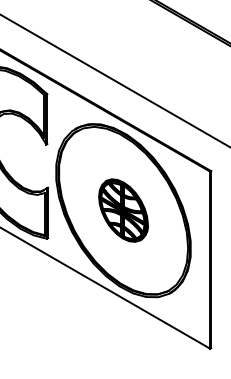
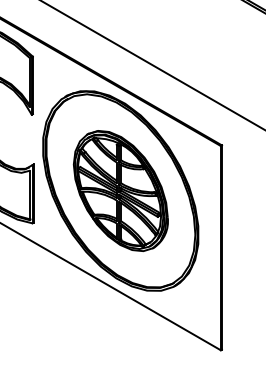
part: (123, 210) -> (120, 190), size x1.67

